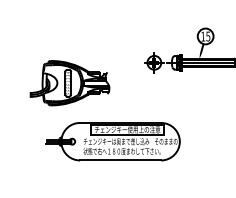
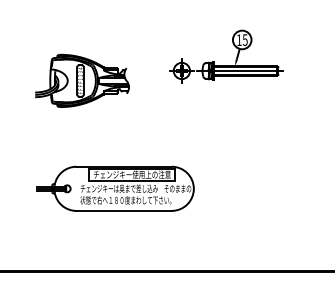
part: (69, 82) -> (82, 80), moved
part: (113, 141) -> (115, 188), moved

